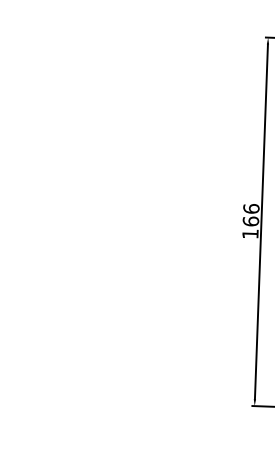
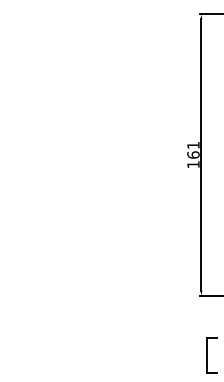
text: (251, 208) -> (193, 145), 166 -> 161

